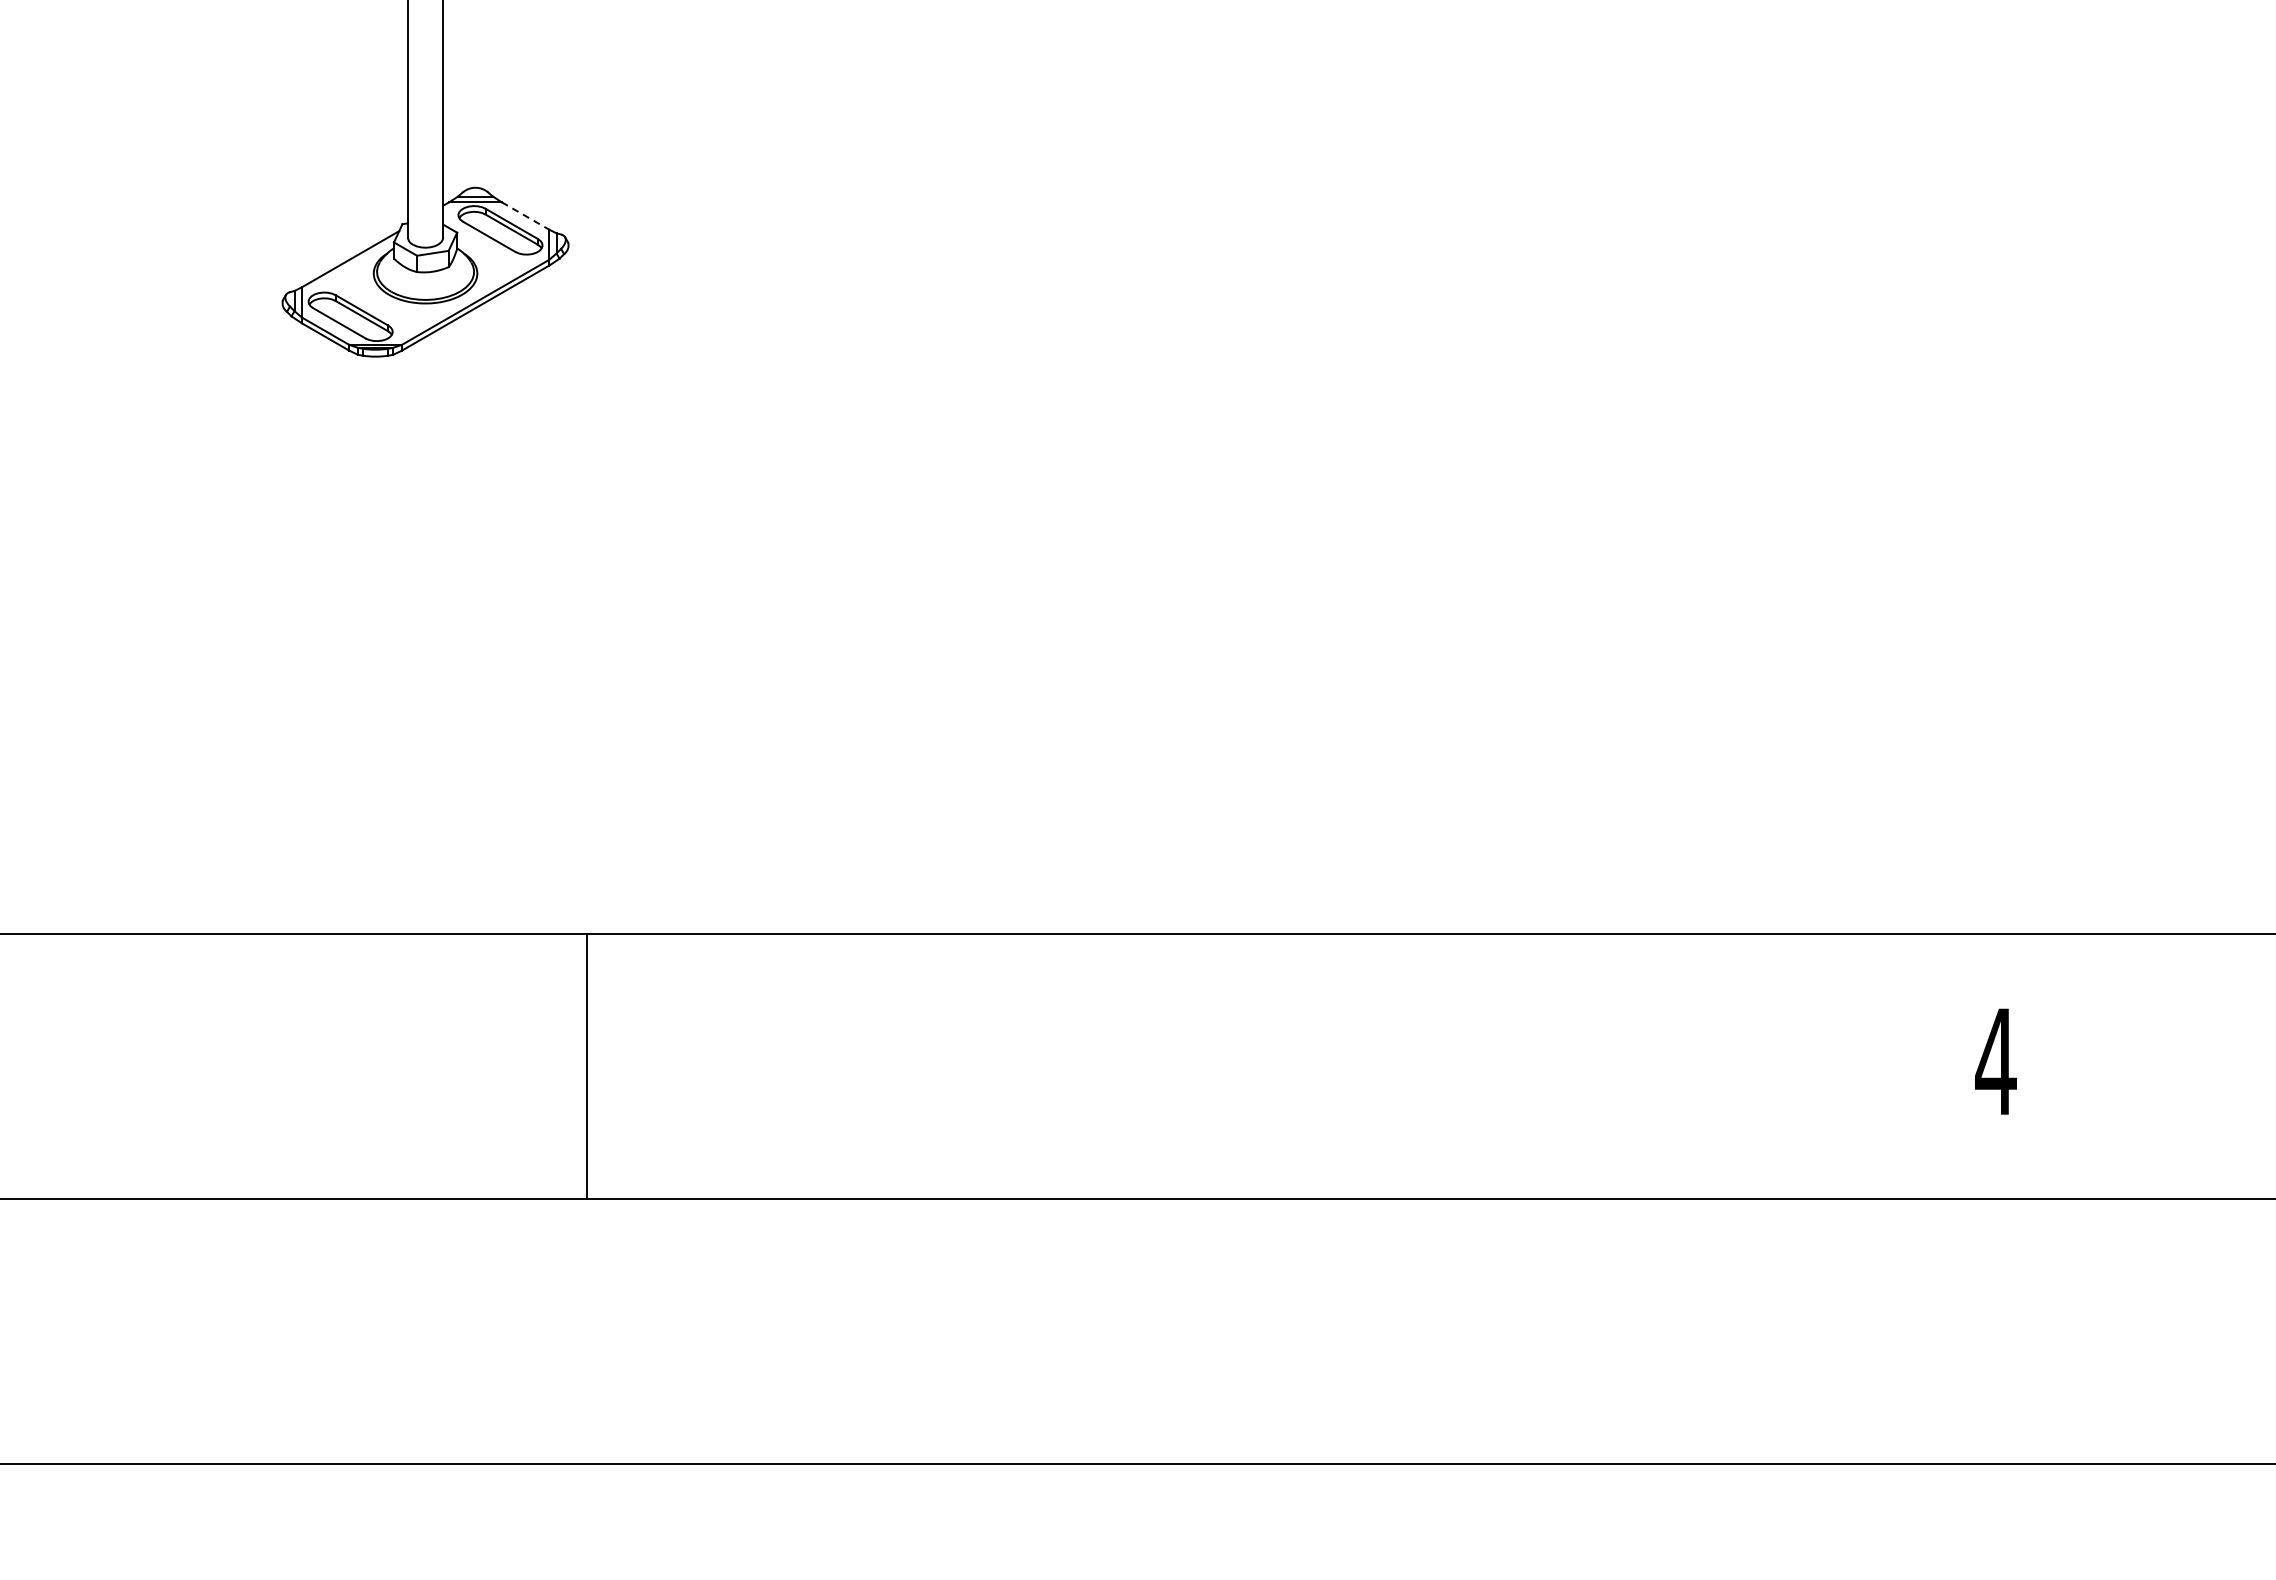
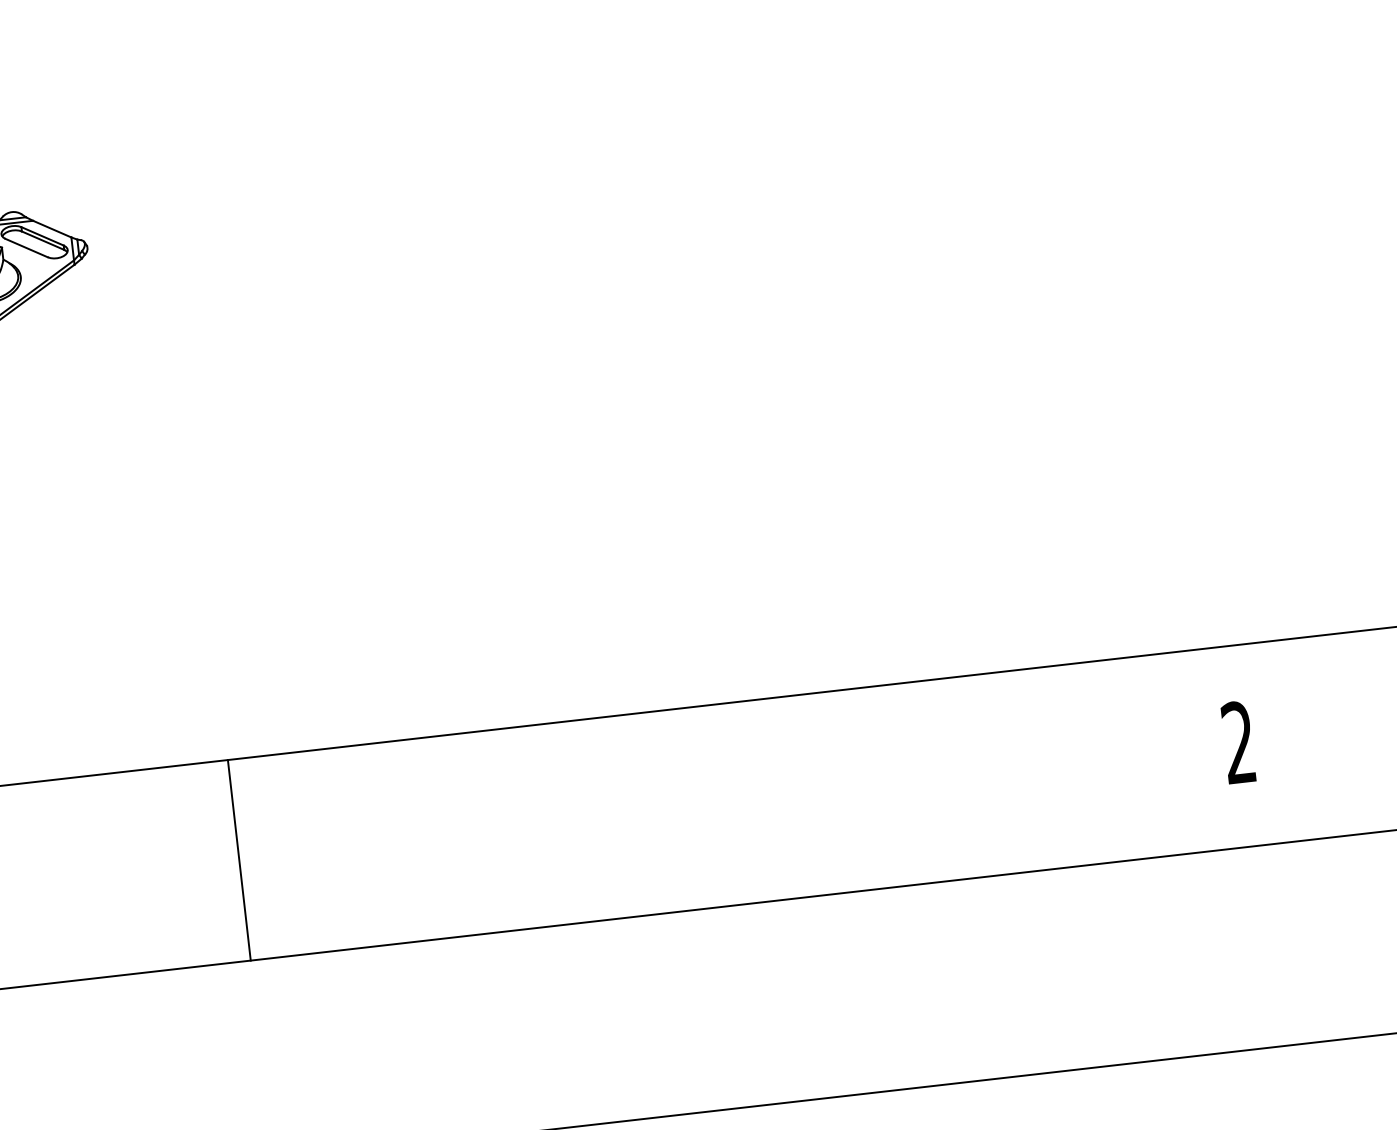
line: (525, 216) -> (52, 229), dashed -> solid
text: (1995, 1060) -> (1238, 741), 4 -> 2
line: (586, 1066) -> (239, 860), moved

